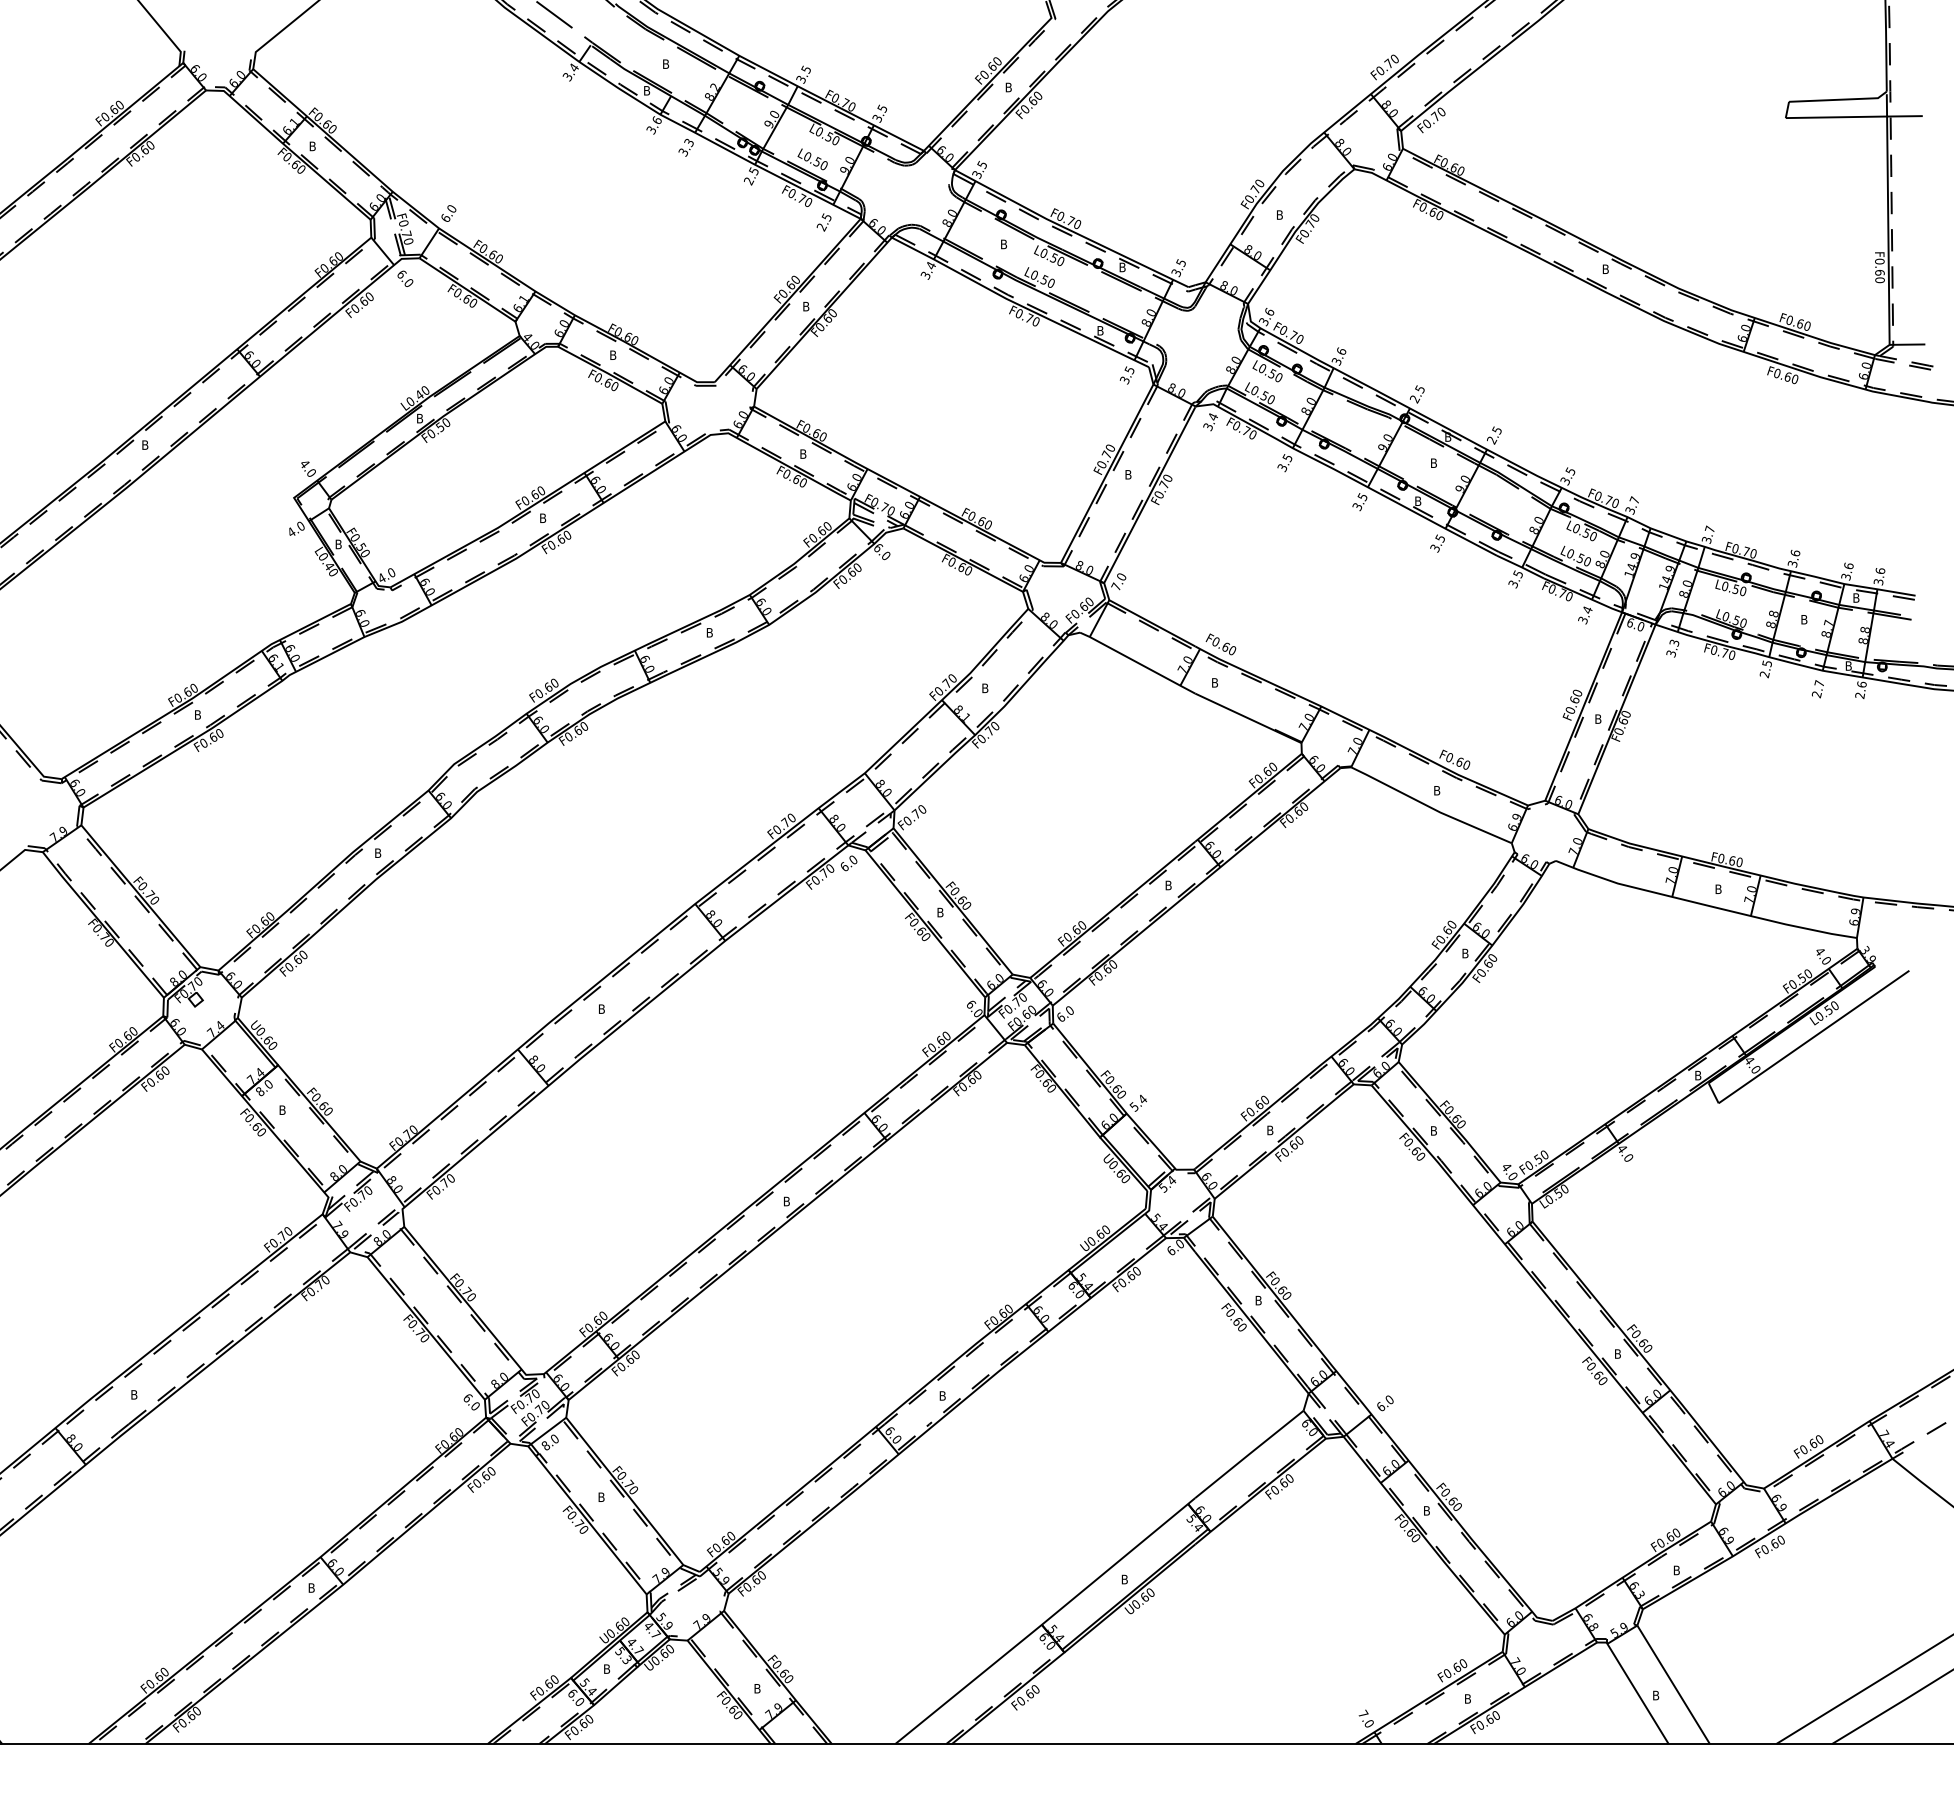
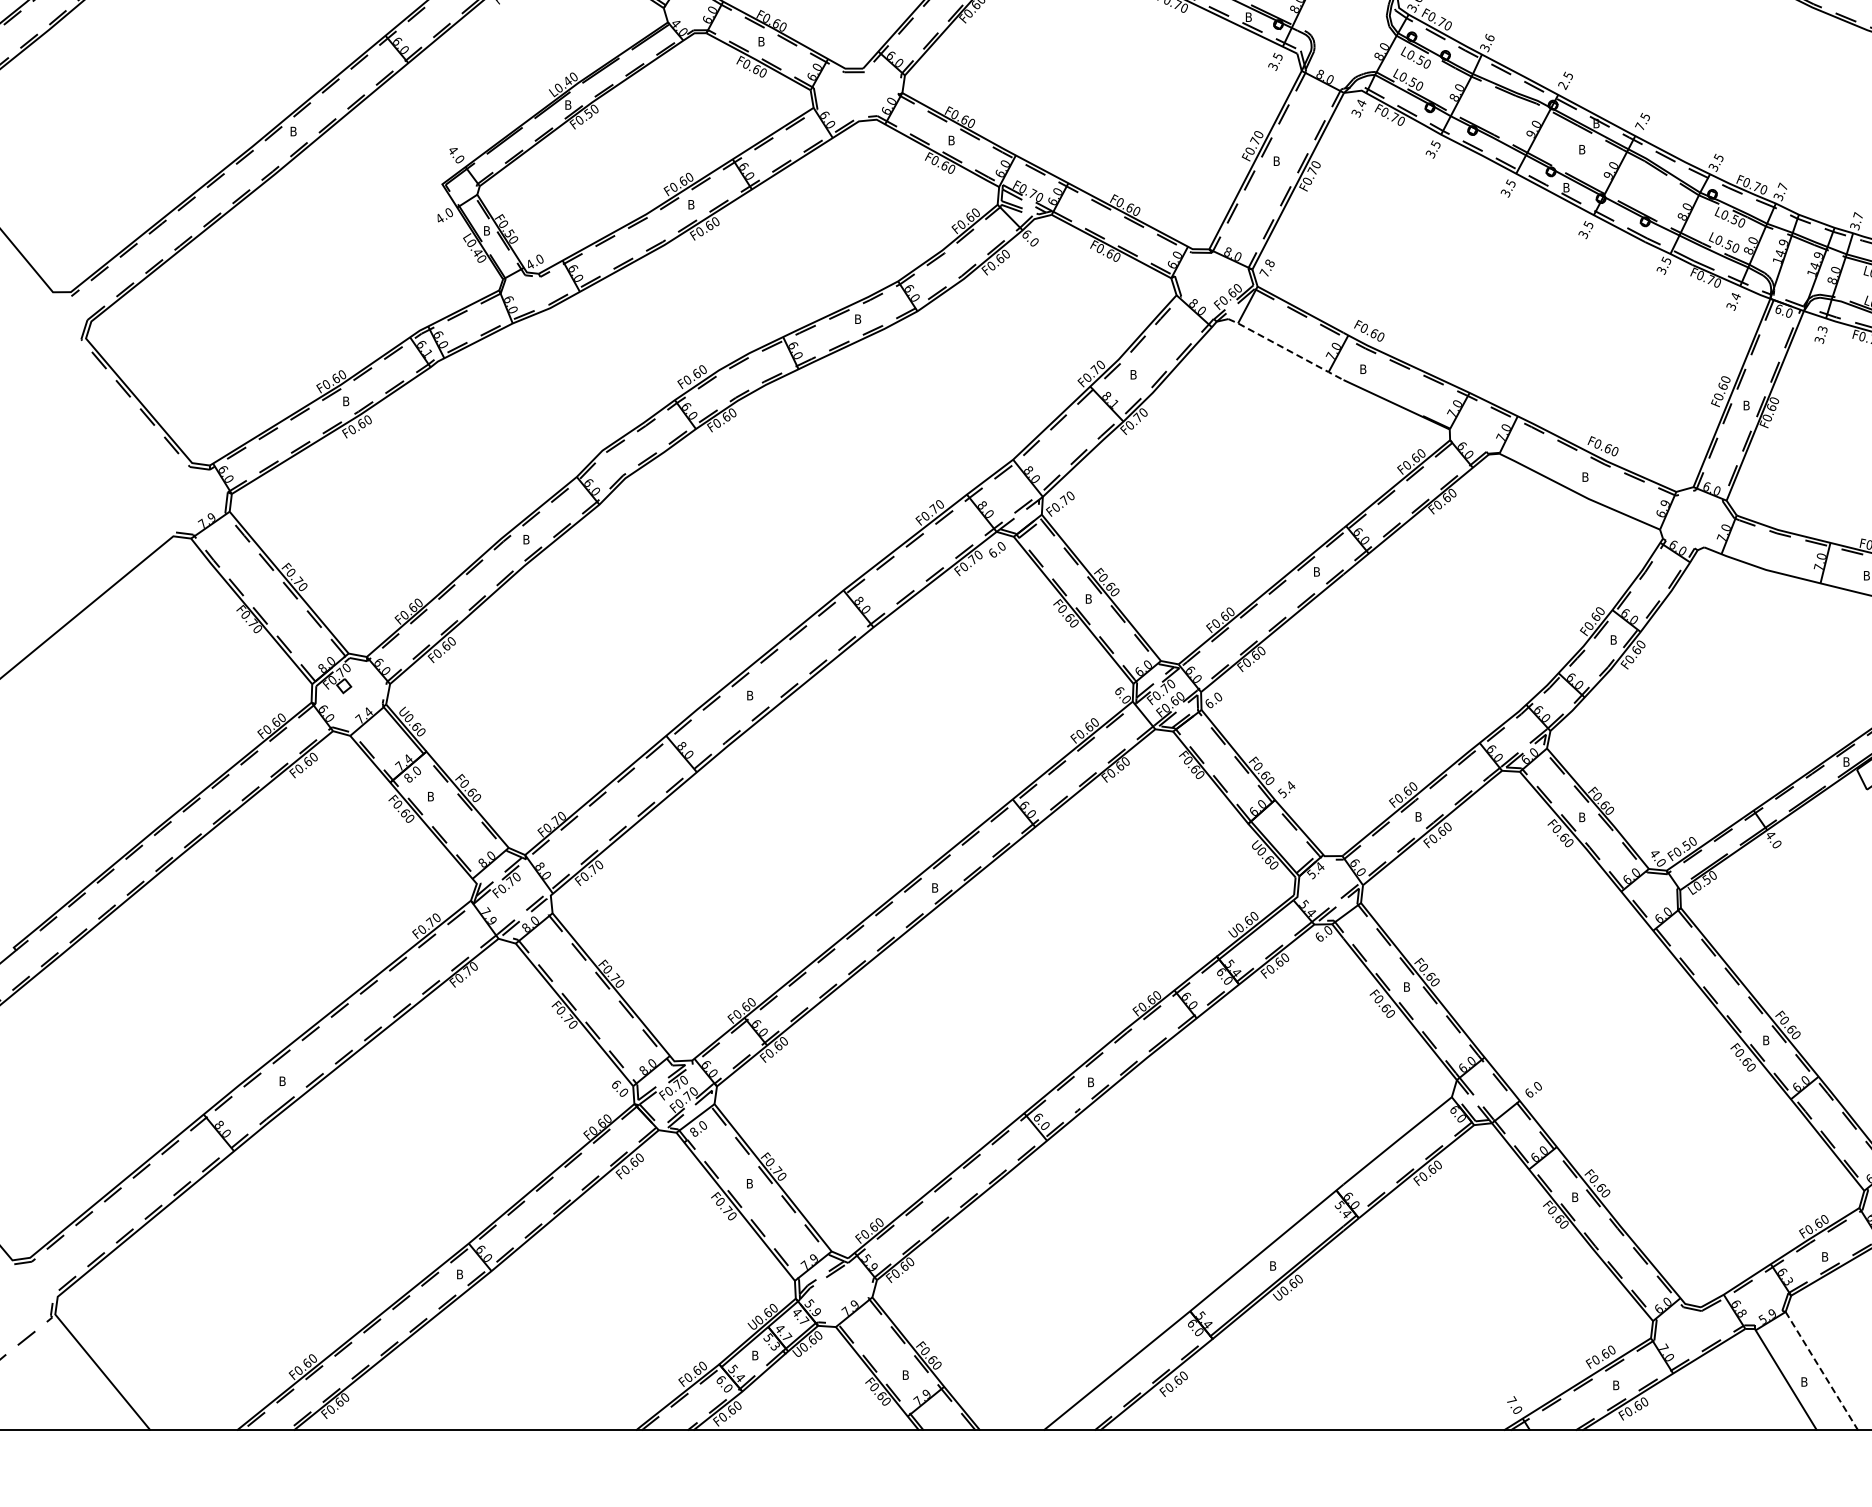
text: (1491, 439) -> (1639, 125), 2.5 -> 7.5
text: (1121, 576) -> (1269, 262), 7.0 -> 7.8
line: (1138, 662) -> (1286, 348), solid -> dashed
line: (1673, 1684) -> (1821, 1370), solid -> dashed

